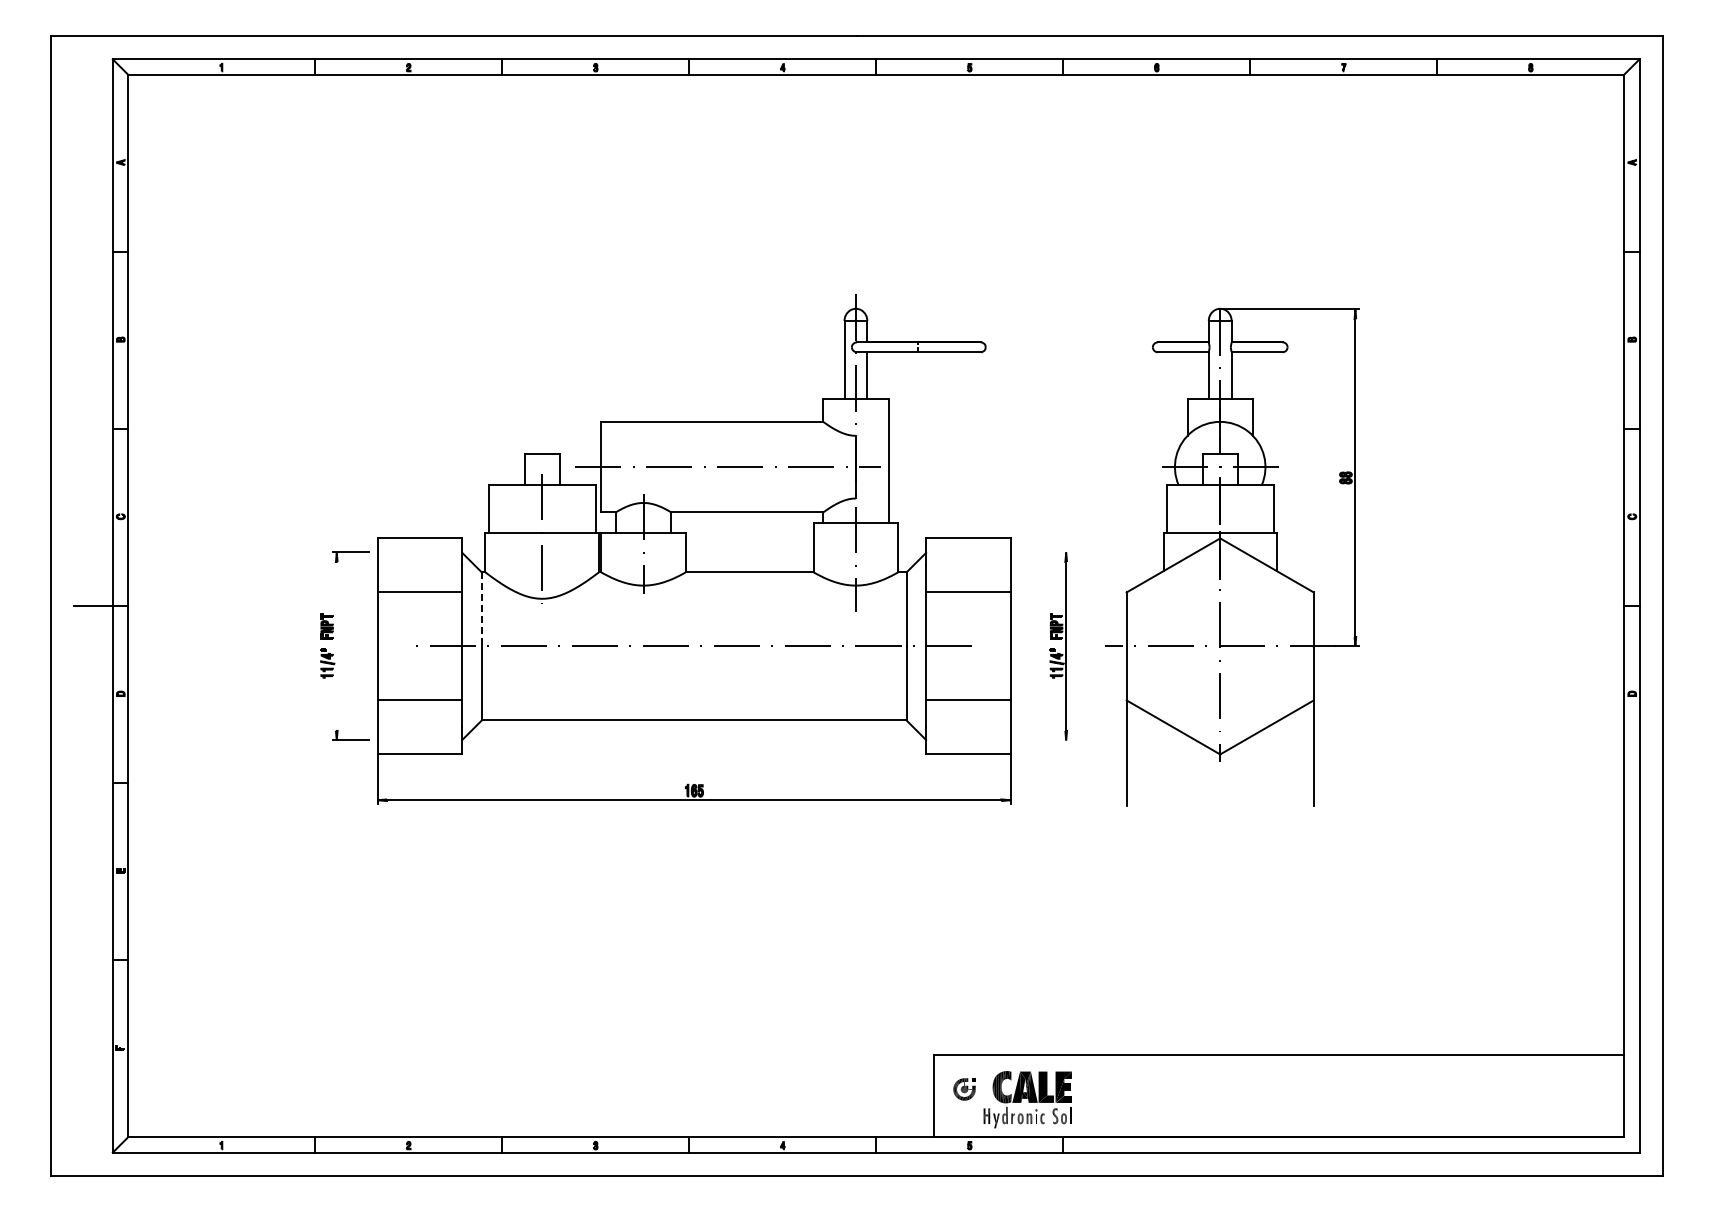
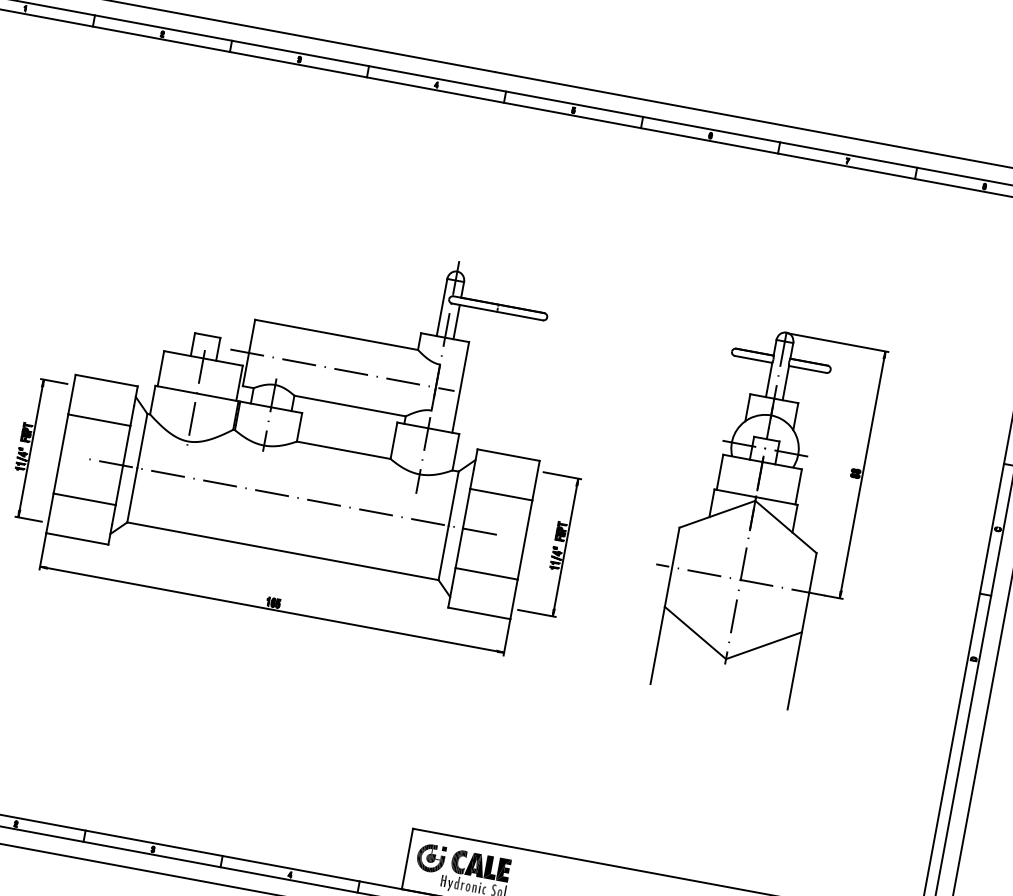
line: (1044, 552) -> (562, 475), added
part: (1232, 556) -> (761, 515), moved
line: (481, 609) -> (142, 441), dashed -> solid
line: (336, 646) -> (30, 448), added
line: (1044, 740) -> (536, 613), added
part: (964, 1089) -> (430, 858), size x1.67

